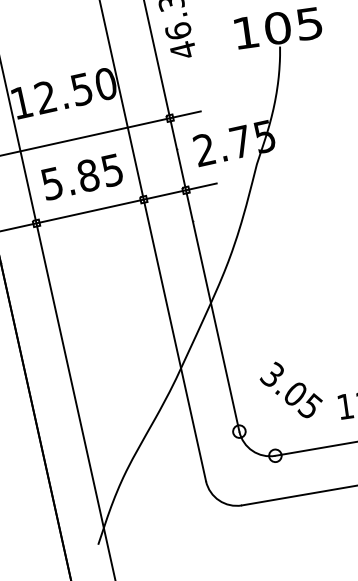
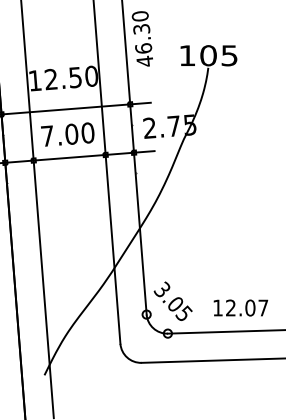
text: (81, 176) -> (67, 134), 5.85 -> 7.00
text: (290, 388) -> (172, 300), moved

